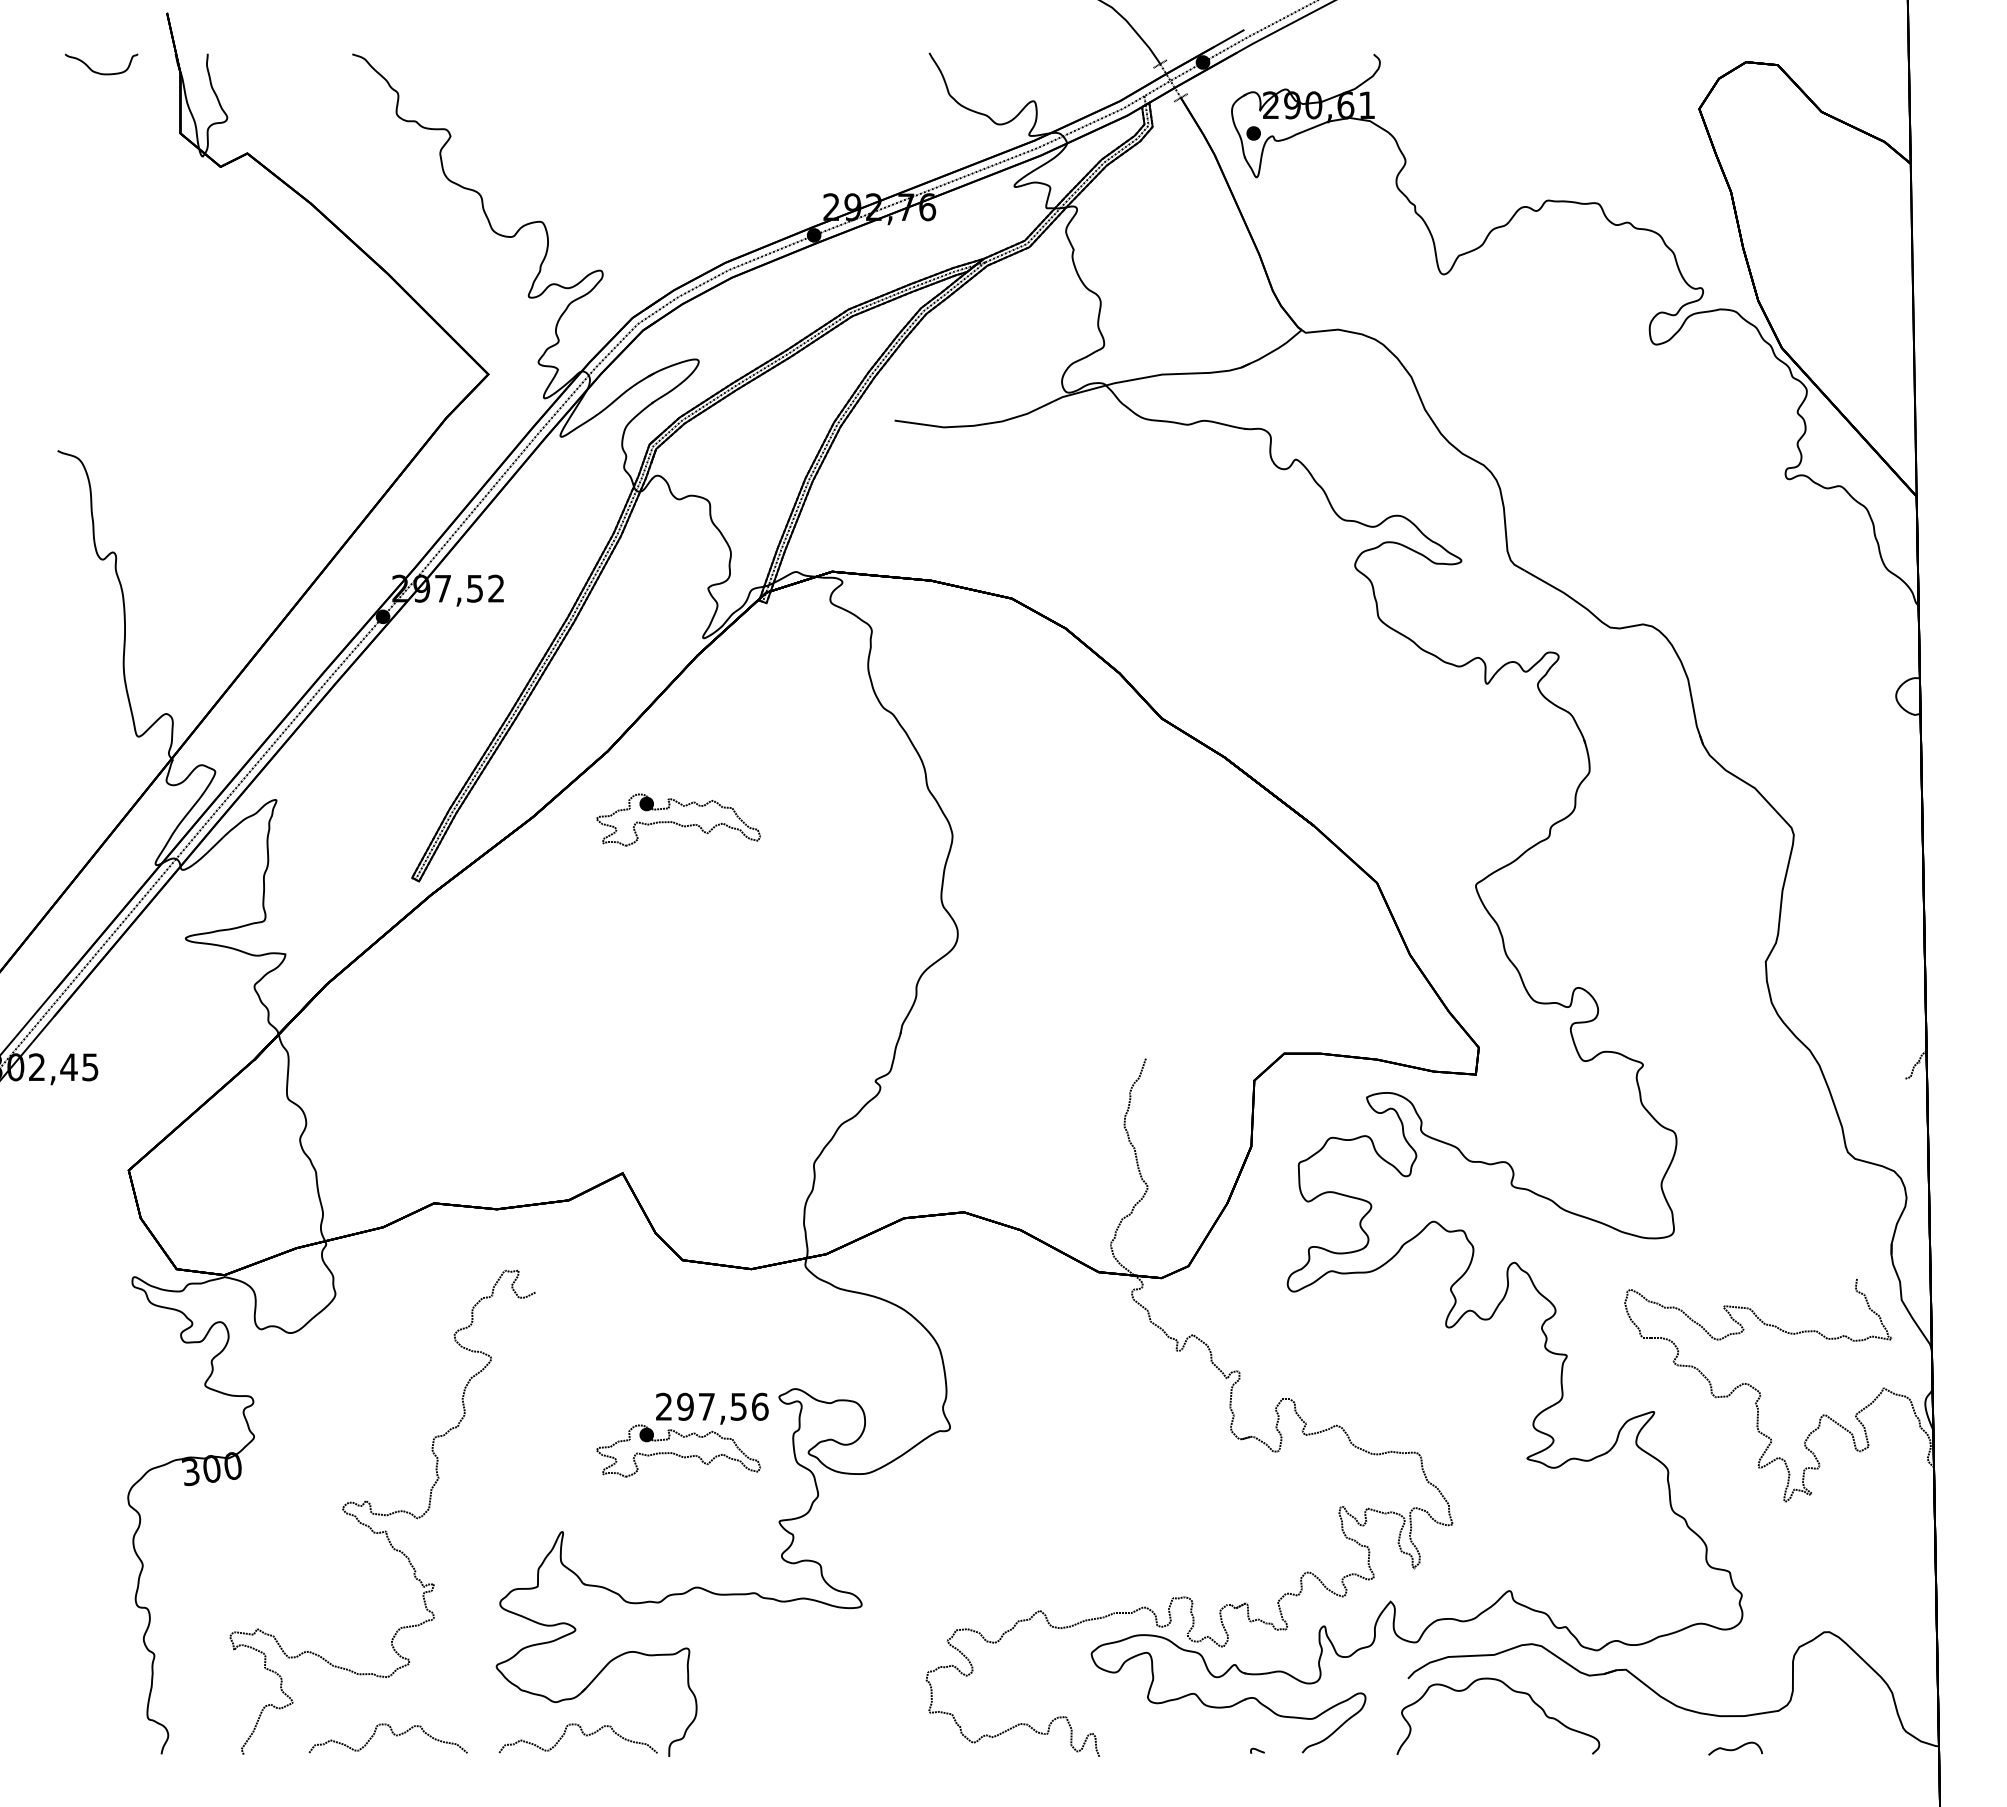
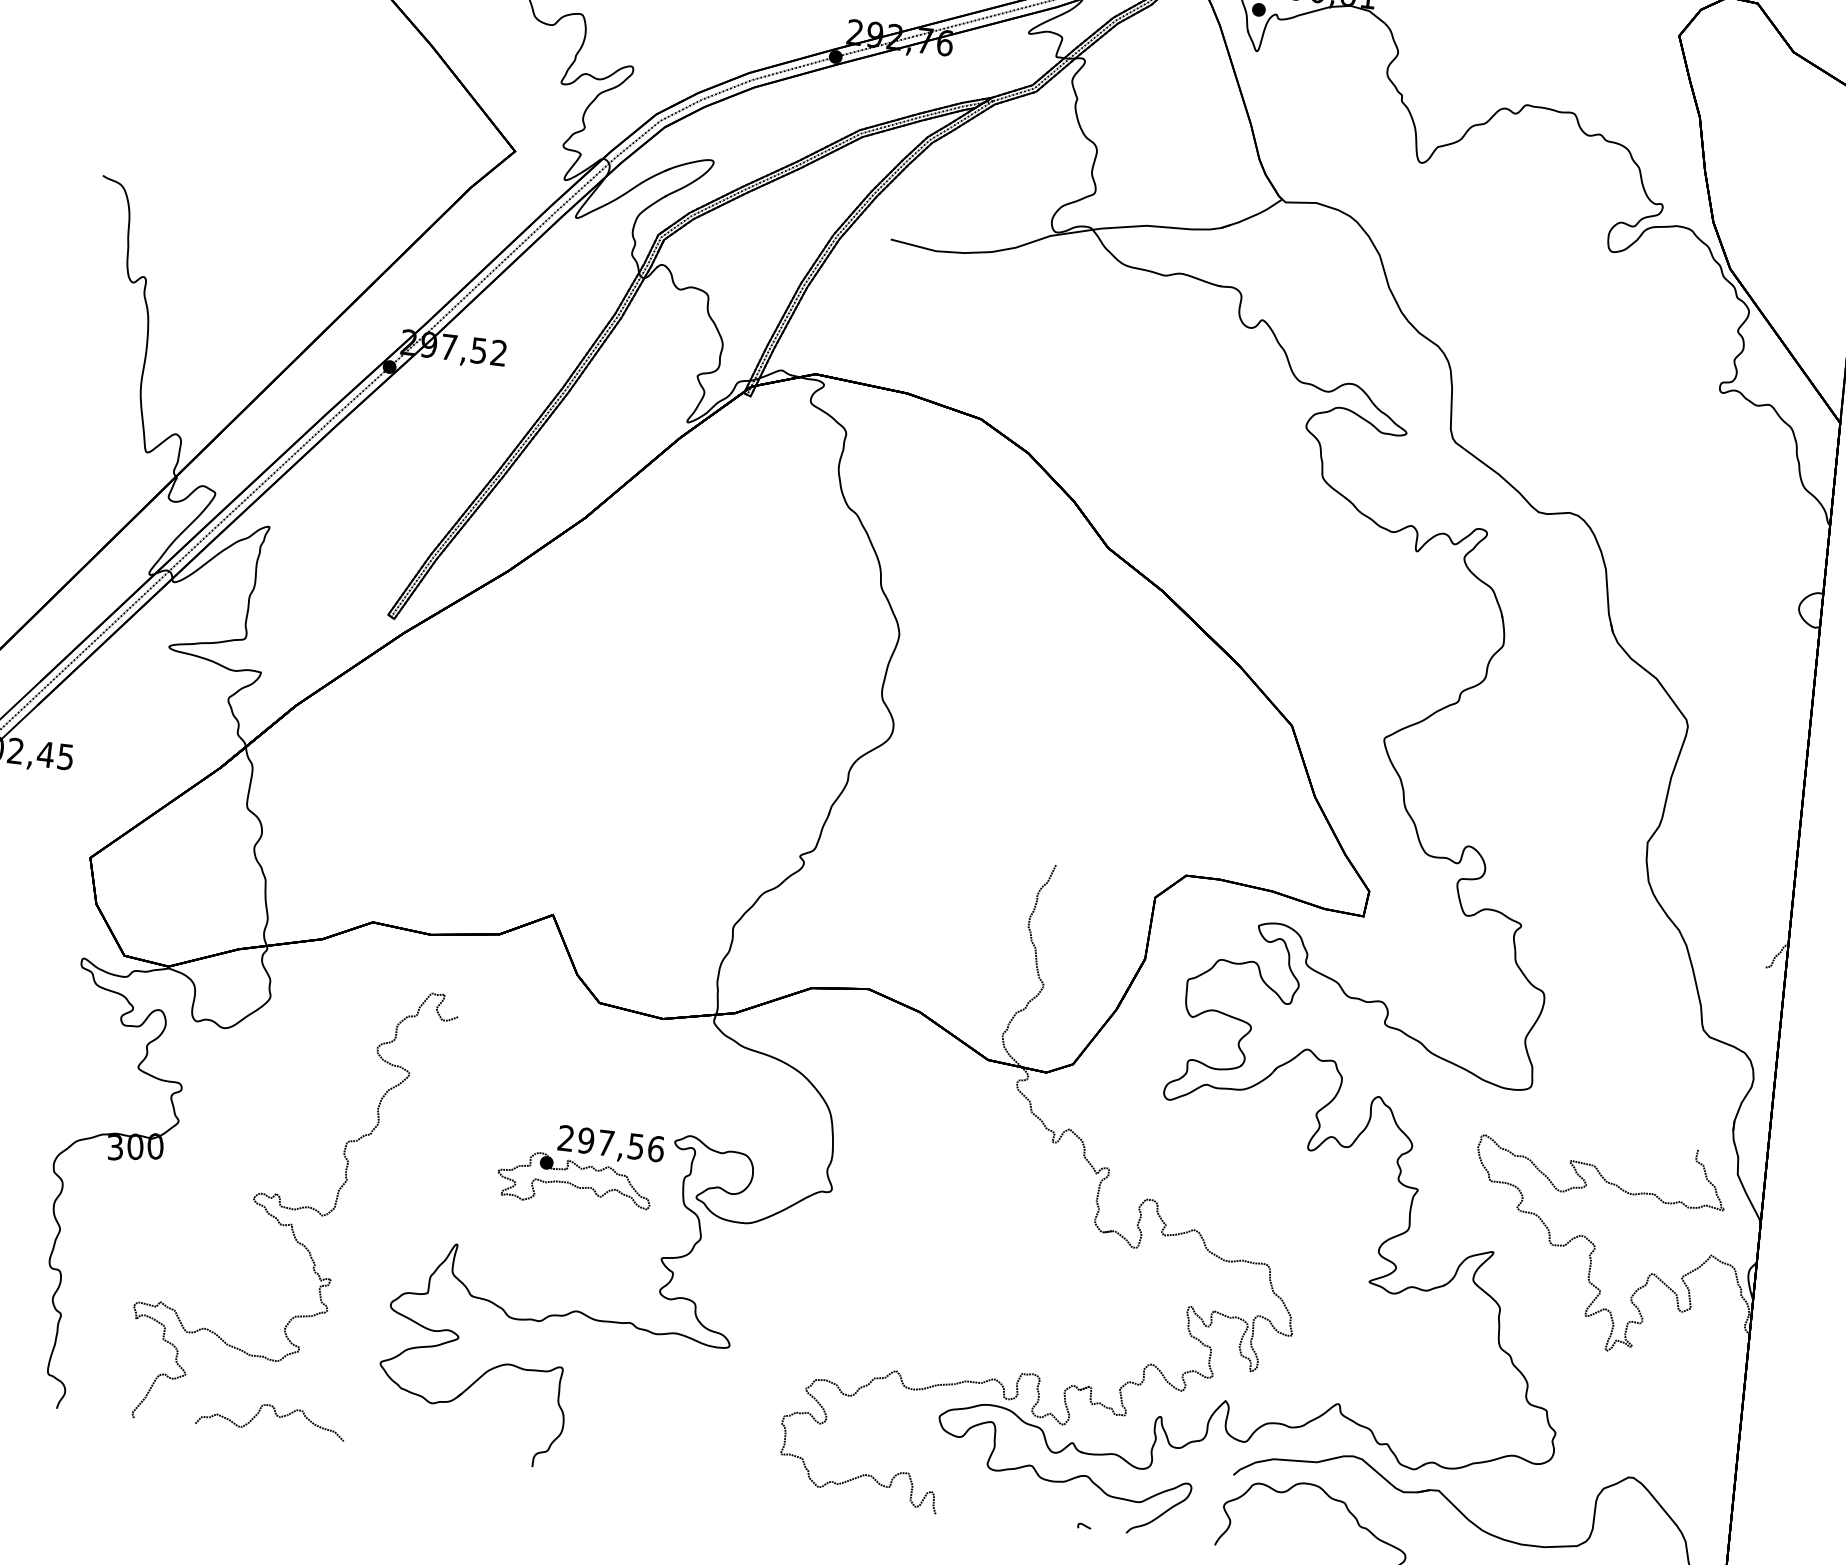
part: (678, 819) -> (644, 589), removed
curve: (582, 1733) -> (453, 1435), removed

